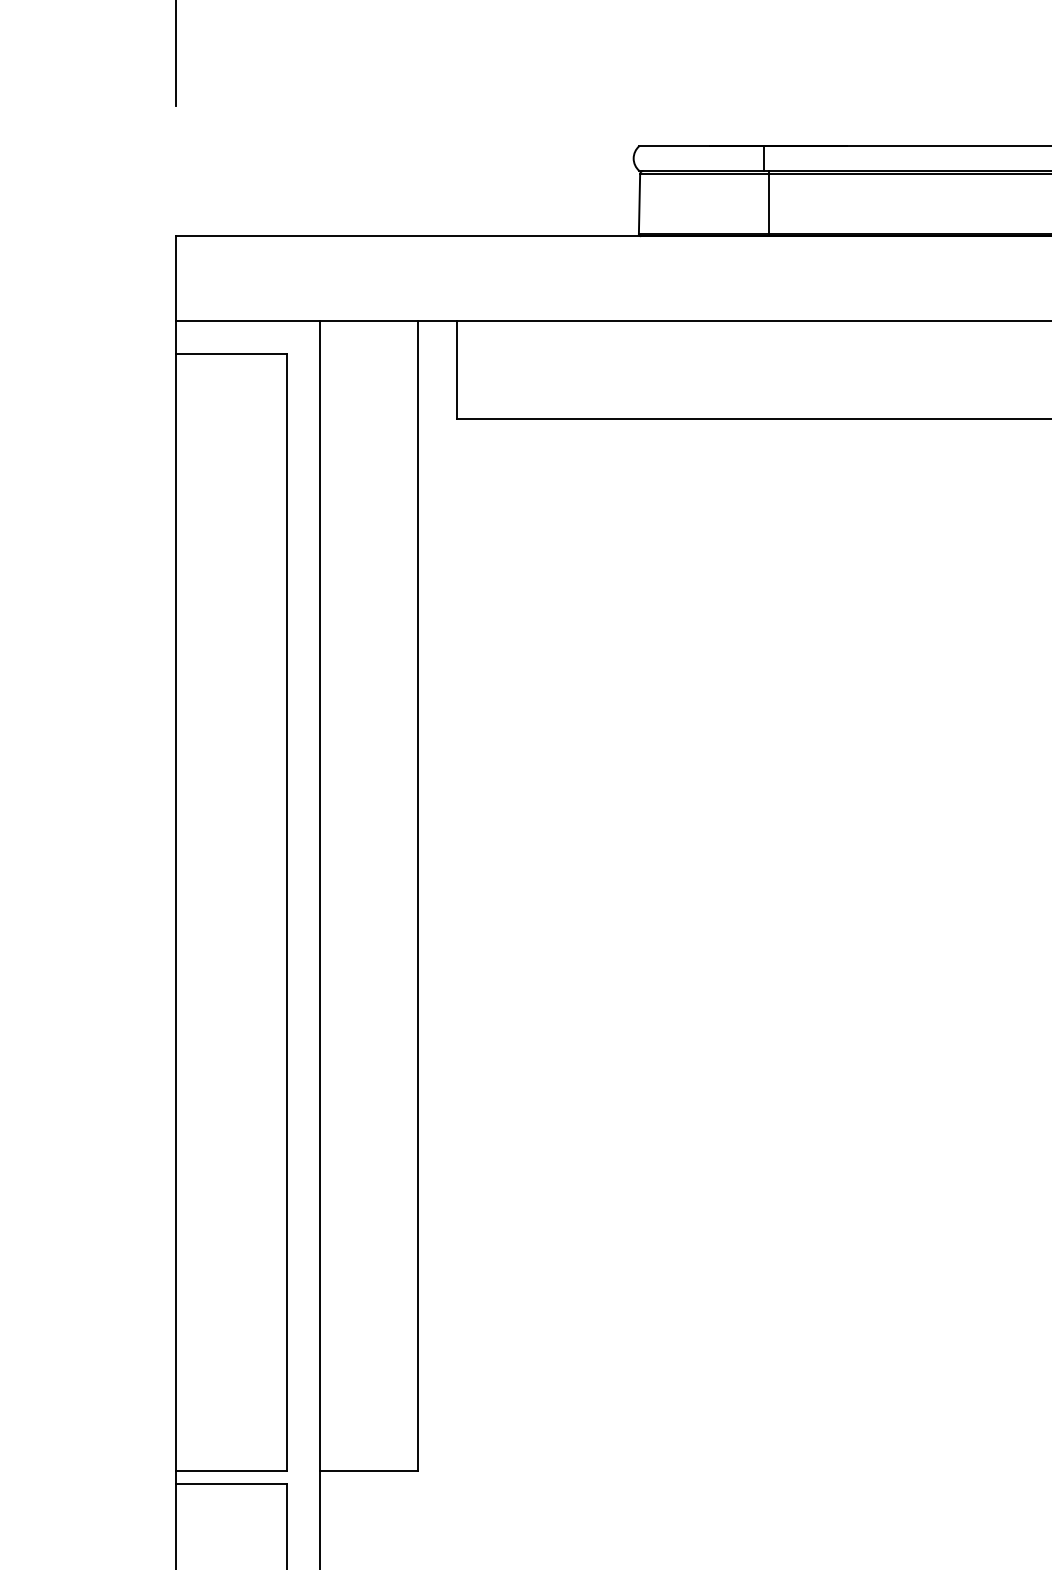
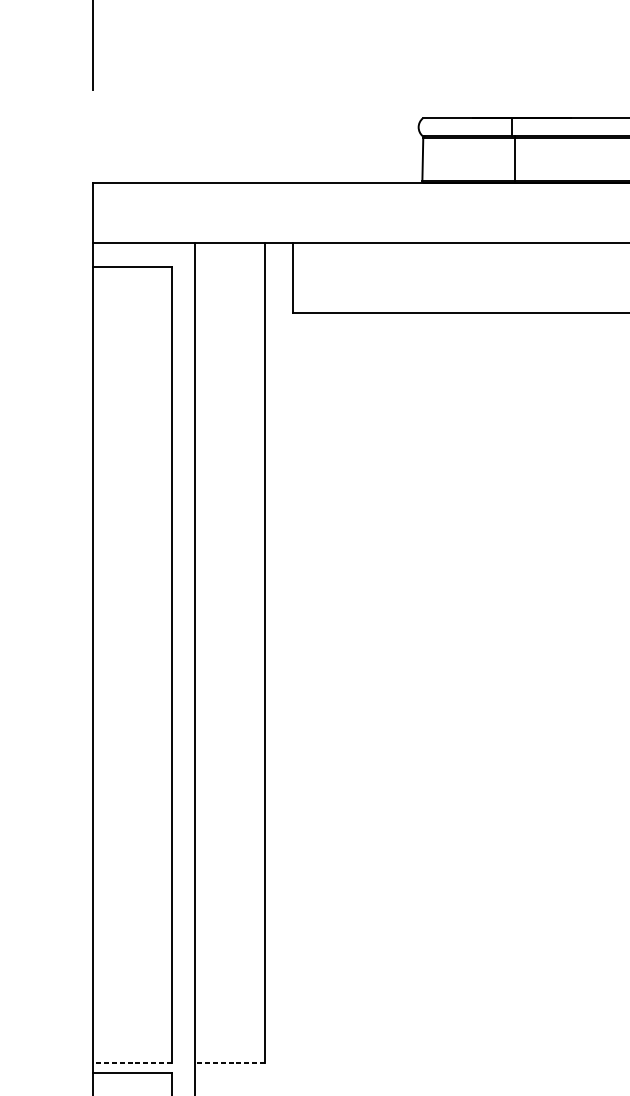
line: (231, 1470) -> (131, 1063), solid -> dashed
line: (369, 1470) -> (230, 1063), solid -> dashed

